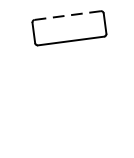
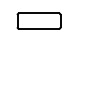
line: (68, 15) -> (39, 13), dashed -> solid

